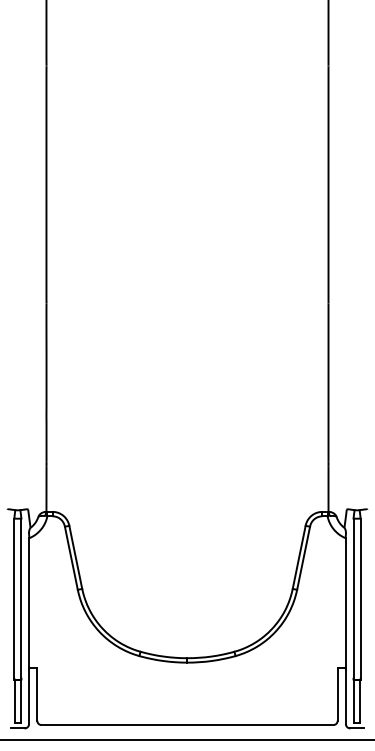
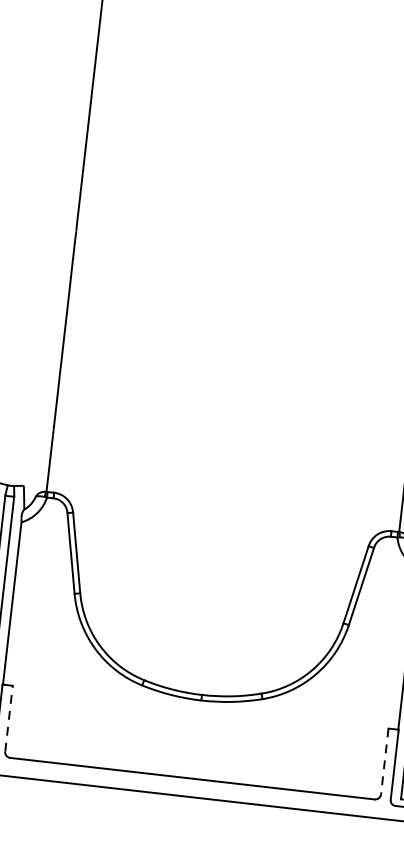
line: (37, 693) -> (9, 717), solid -> dashed
line: (337, 694) -> (384, 761), solid -> dashed

